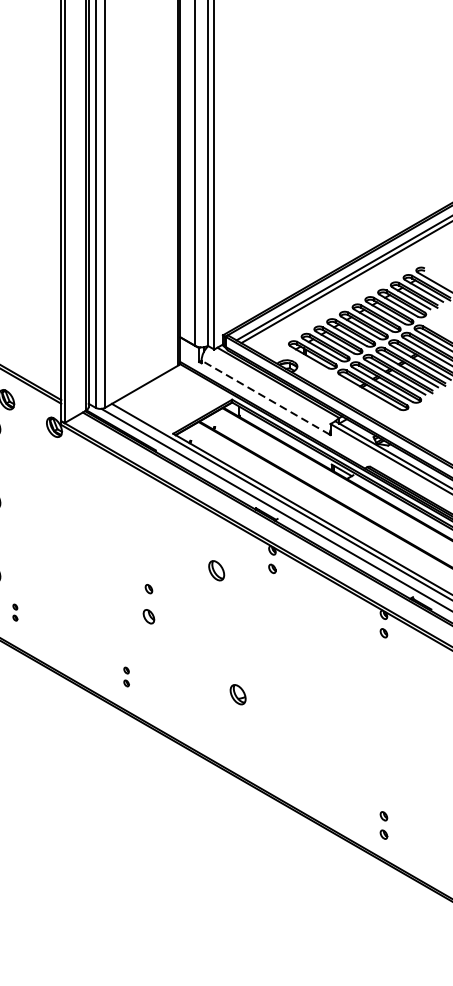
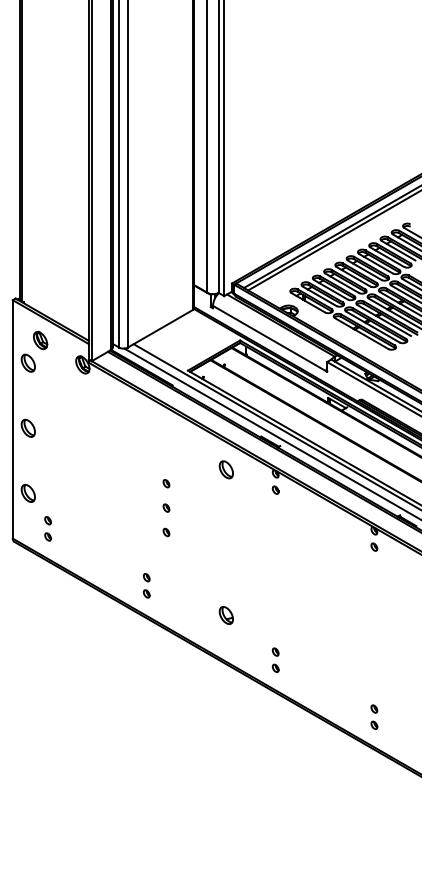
line: (265, 397) -> (269, 338), dashed -> solid
part: (149, 561) -> (166, 483), added
part: (215, 570) -> (225, 469), moved
part: (15, 612) -> (48, 528), size x1.67
part: (149, 616) -> (166, 532), size x0.62
part: (126, 676) -> (146, 585), size x1.43
part: (237, 694) -> (225, 615), moved
part: (272, 760) -> (275, 659), added

